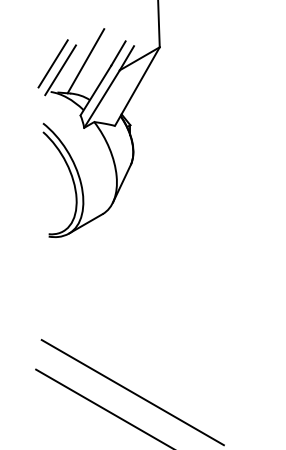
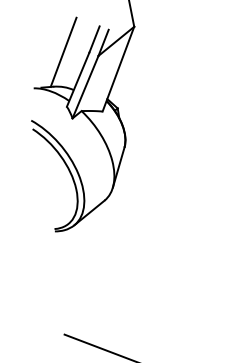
line: (52, 63) -> (30, 59), removed
line: (60, 70) -> (39, 65), removed

